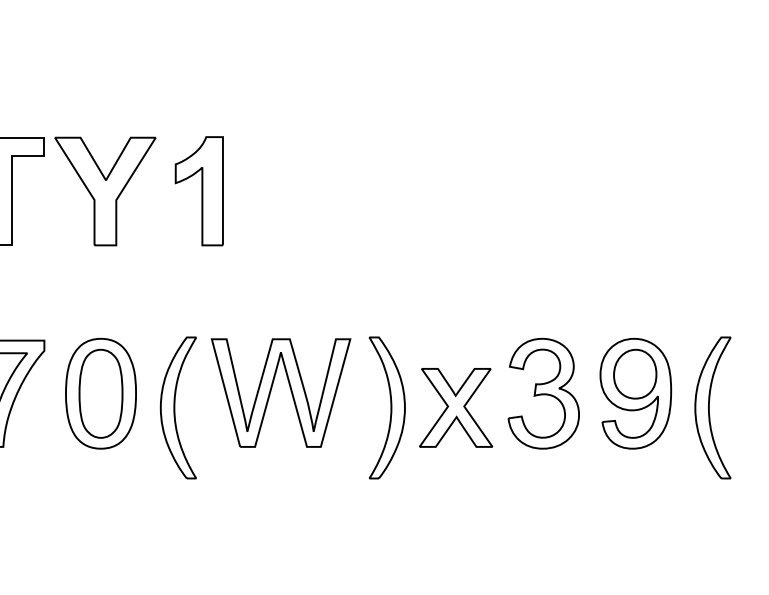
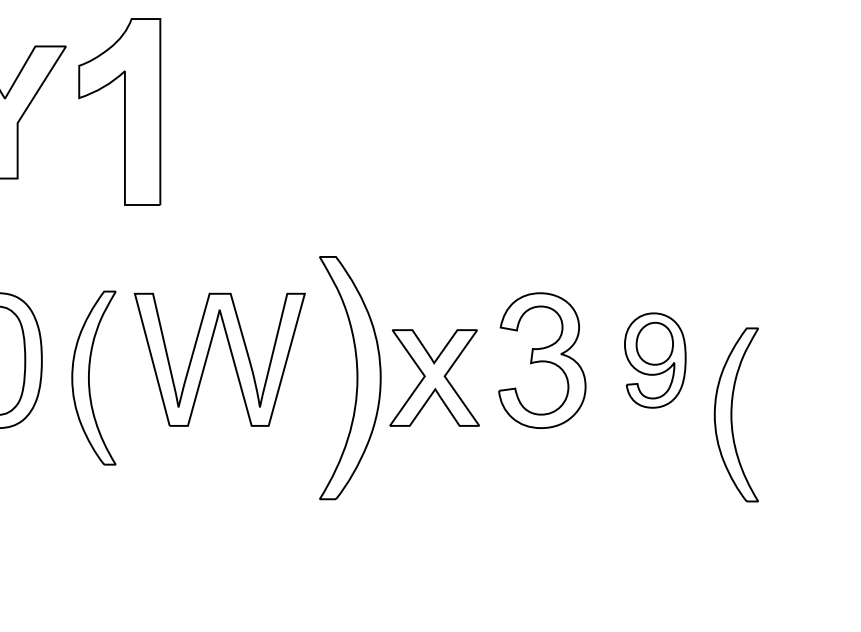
part: (198, 191) -> (118, 112), size x1.4
part: (635, 393) -> (654, 360), size x0.7
part: (386, 407) -> (349, 377), size x1.4
part: (712, 407) -> (735, 414), moved

